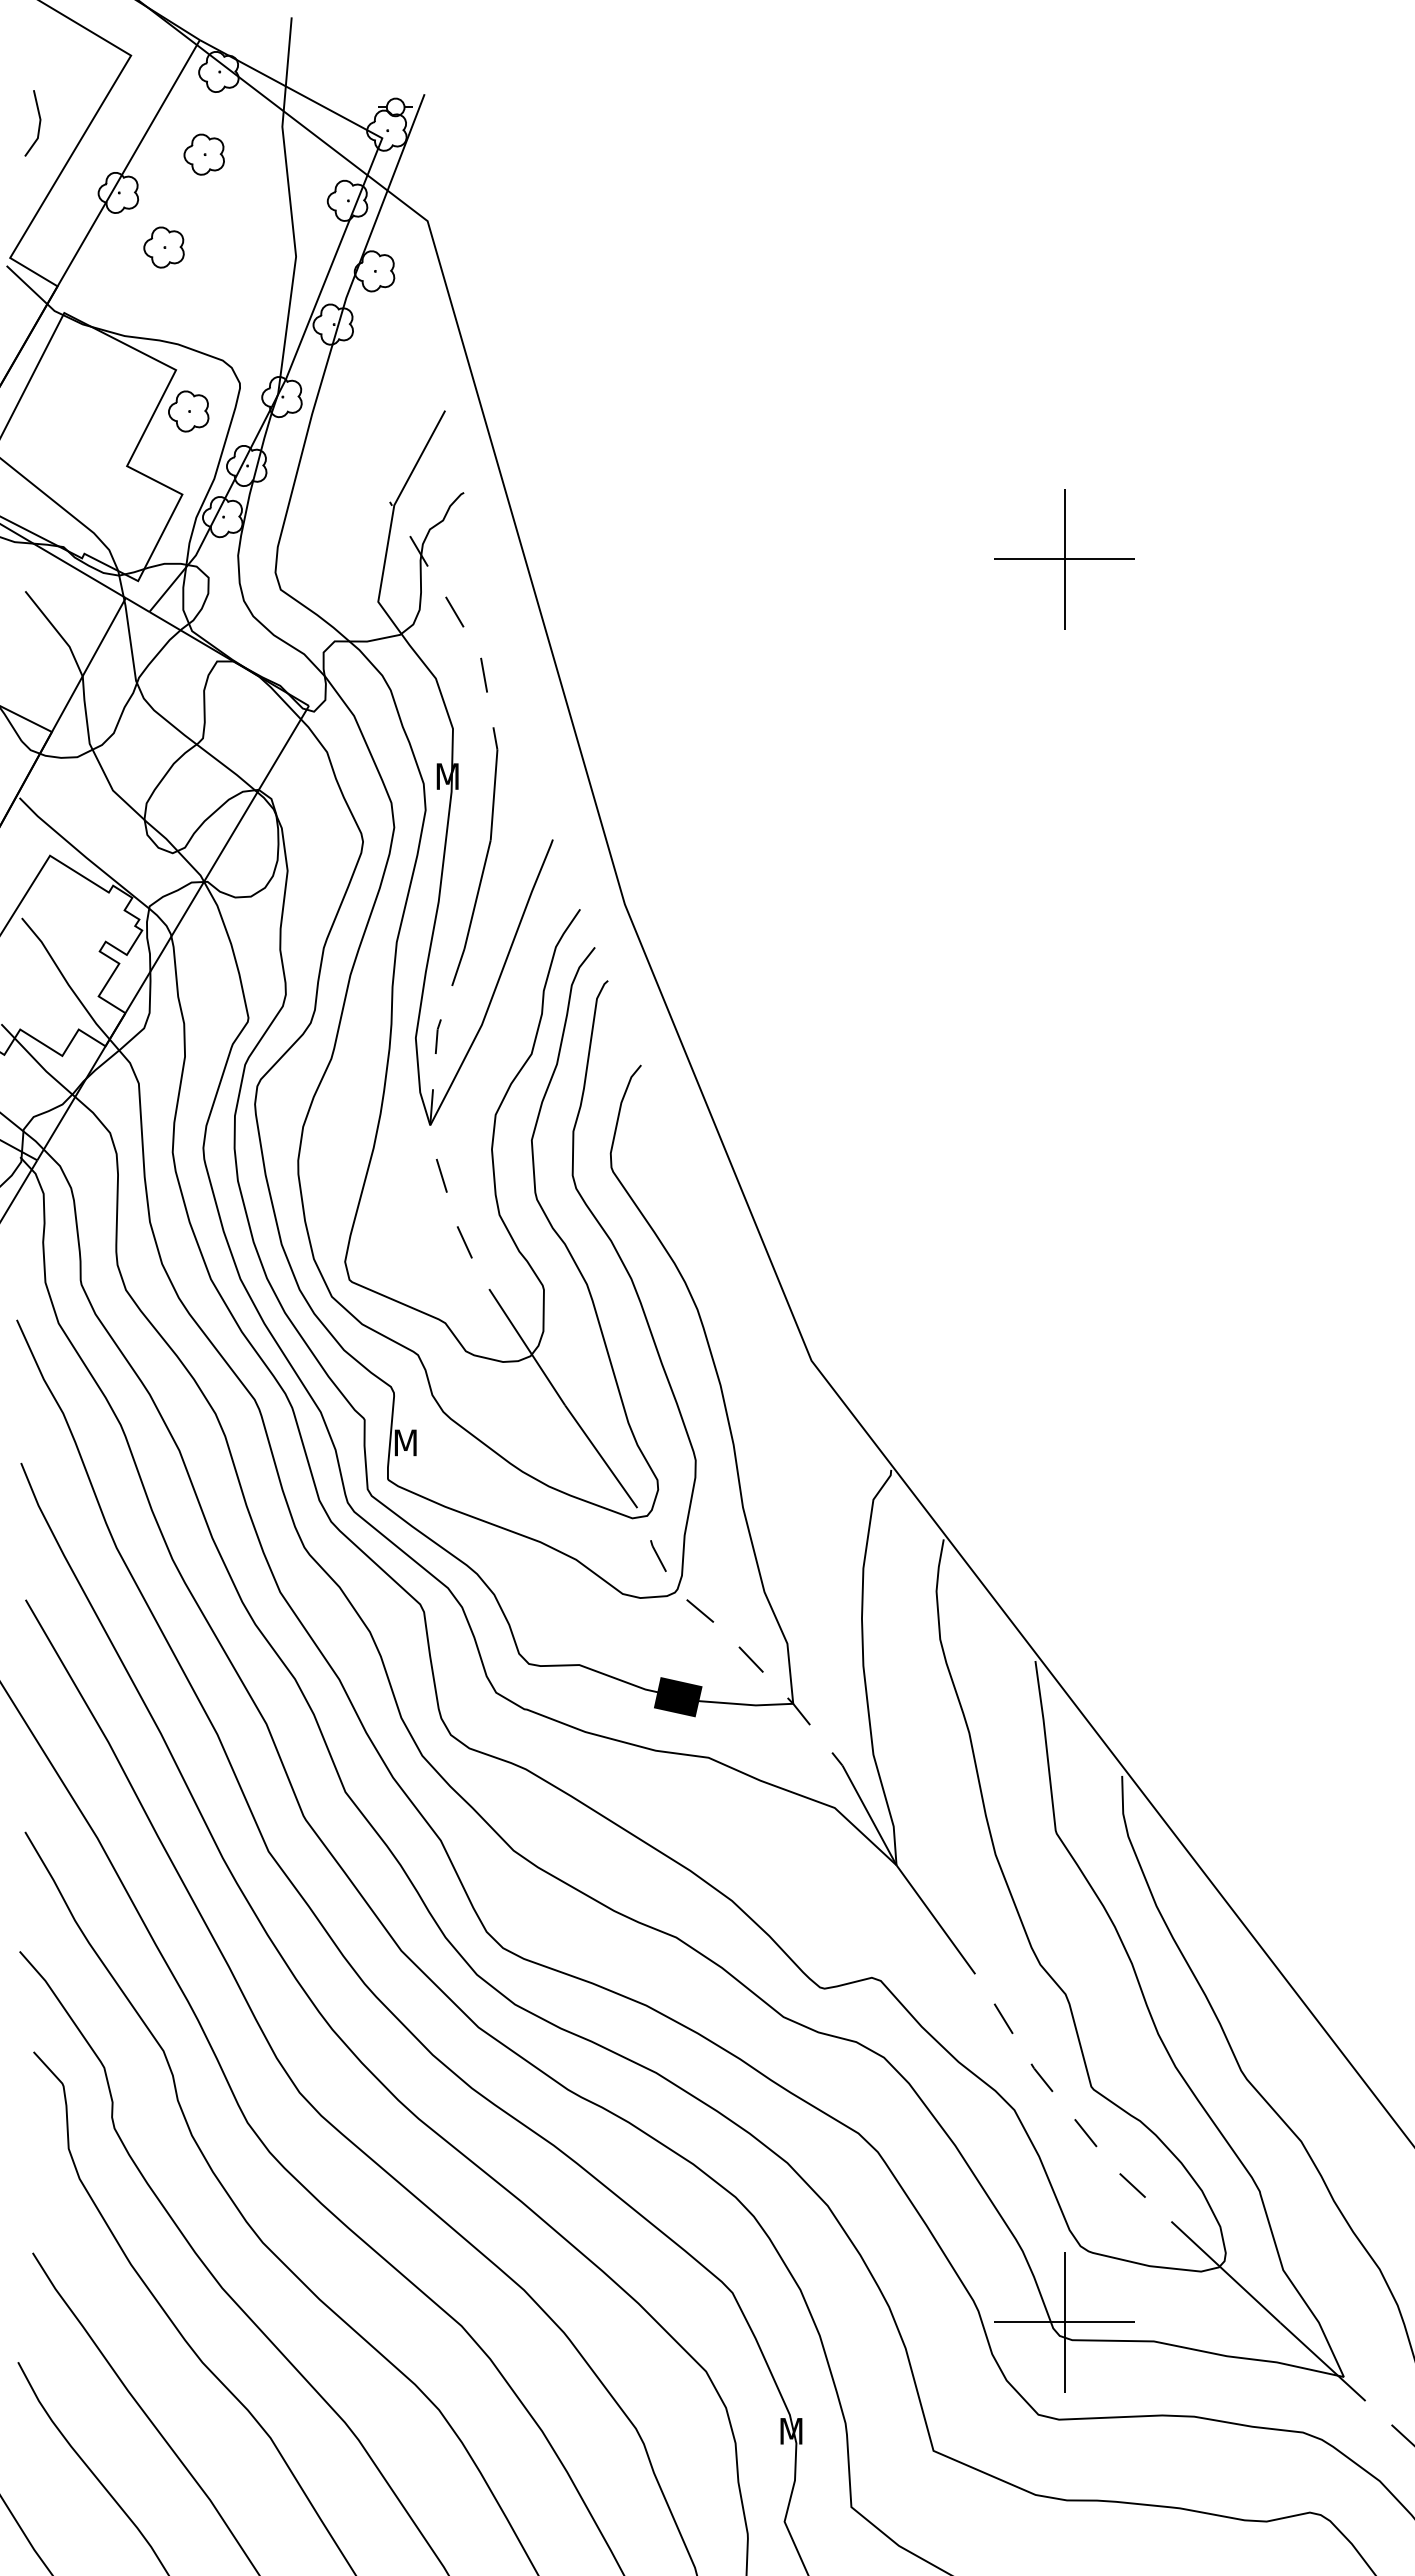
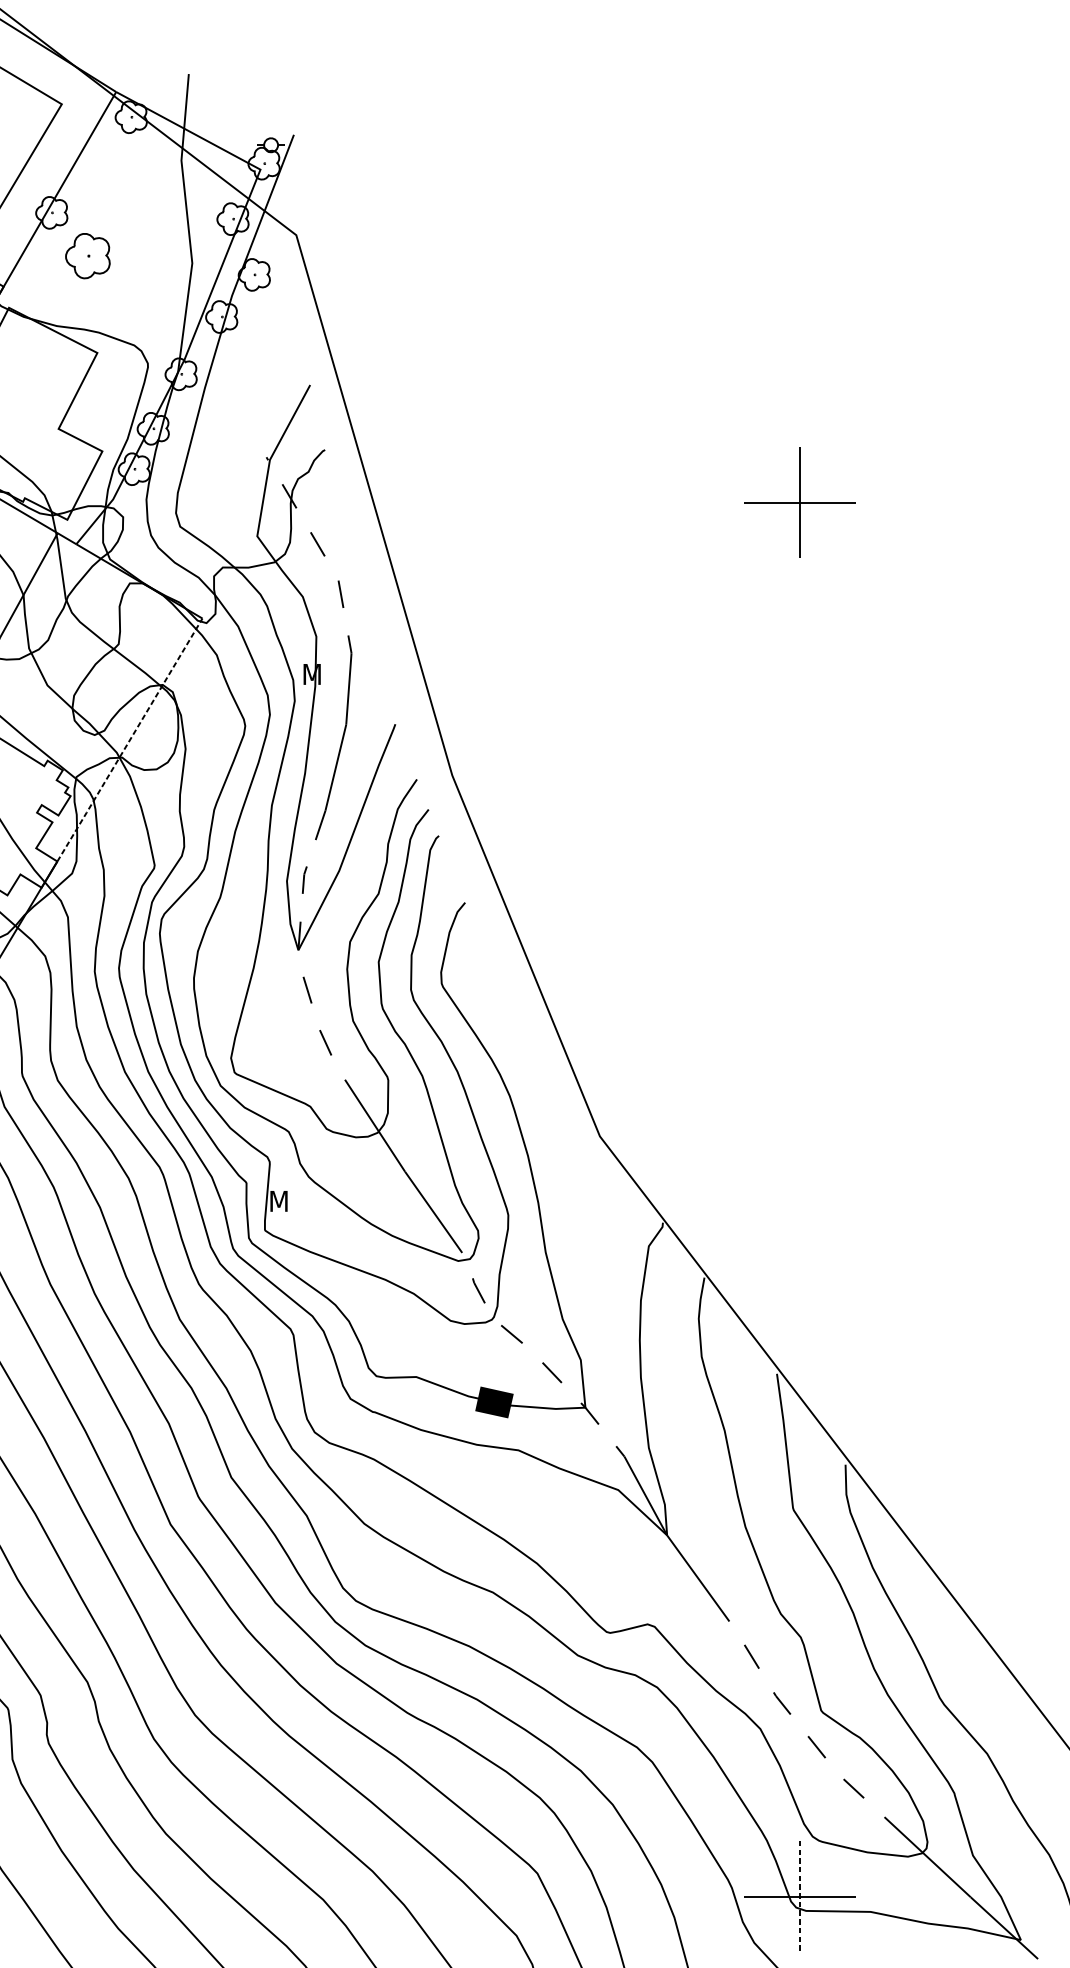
part: (203, 154) -> (119, 182), removed
part: (163, 247) -> (87, 256), size x1.4
part: (188, 411) -> (107, 385), removed
line: (217, 859) -> (130, 740), solid -> dashed
line: (1064, 2322) -> (799, 1896), solid -> dashed

